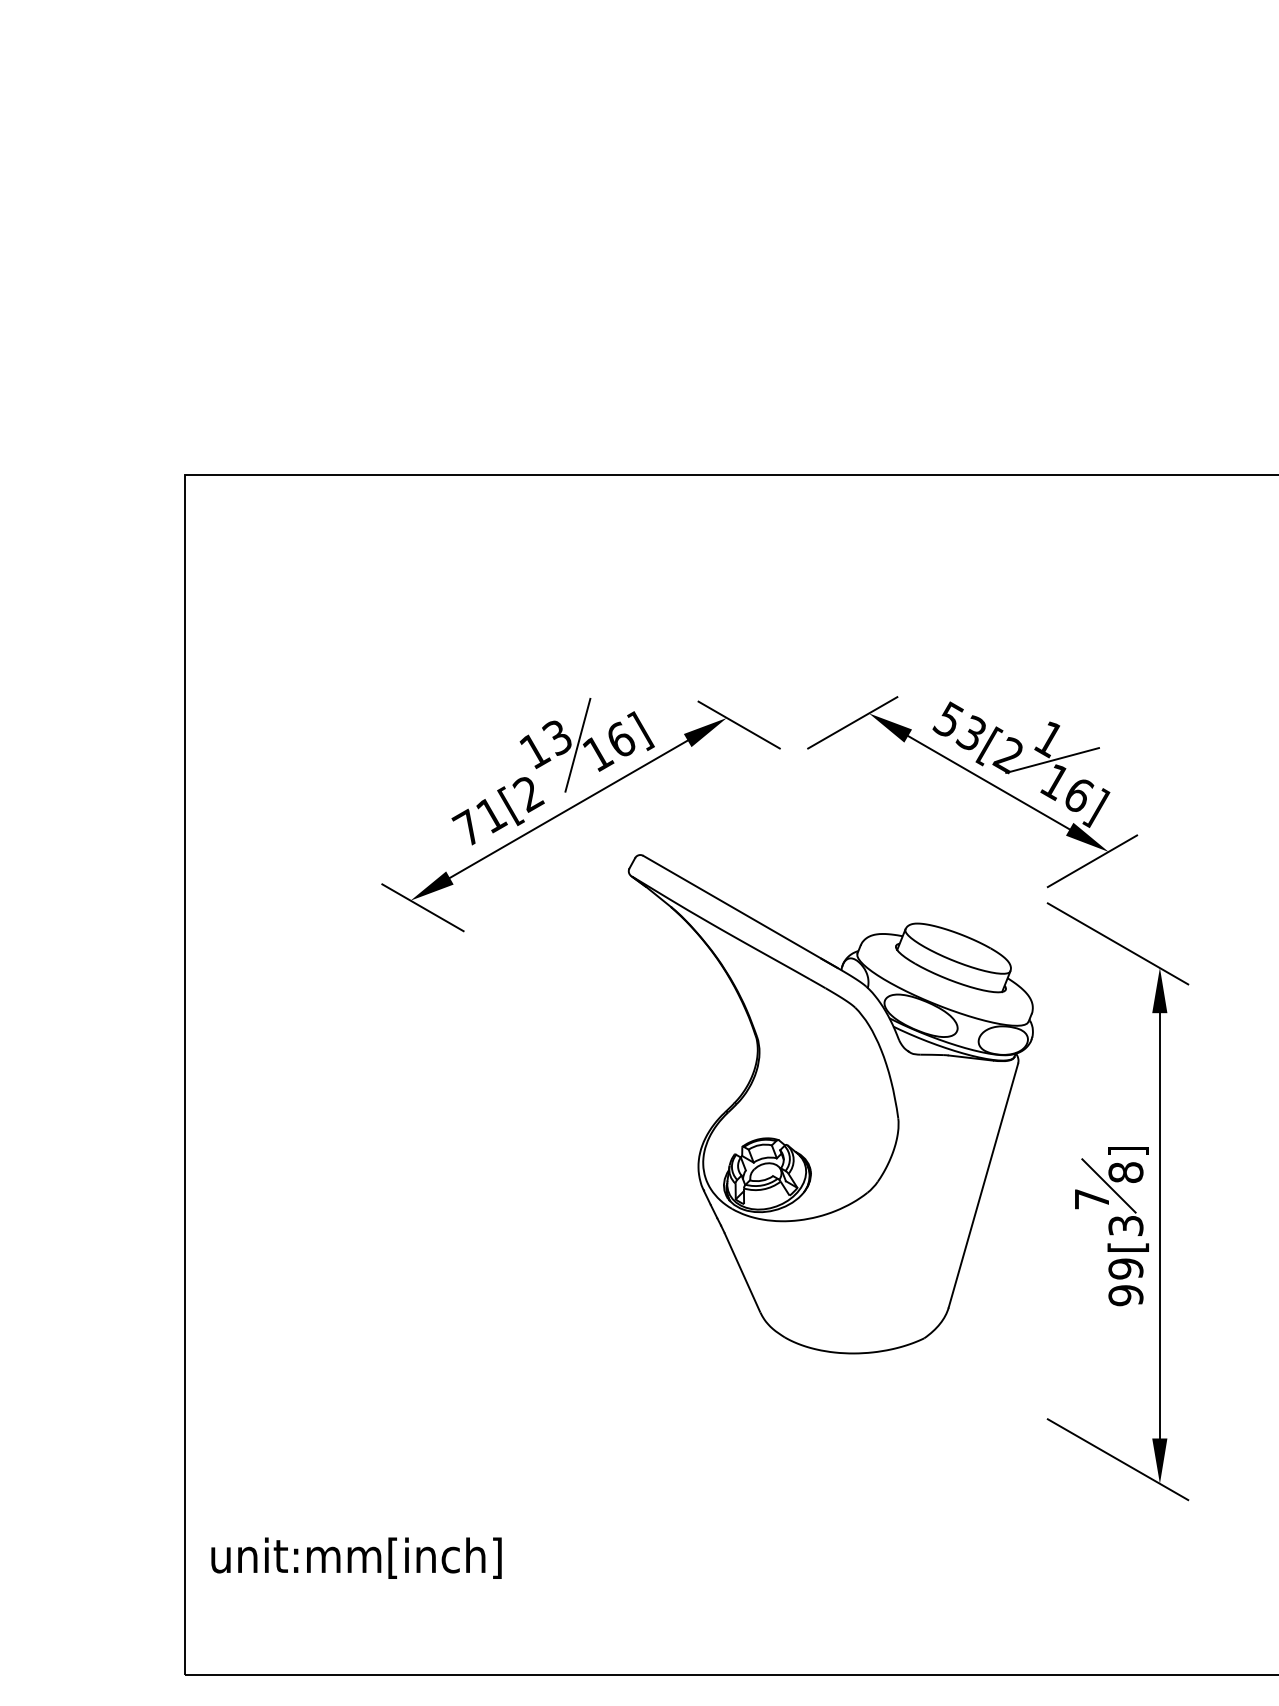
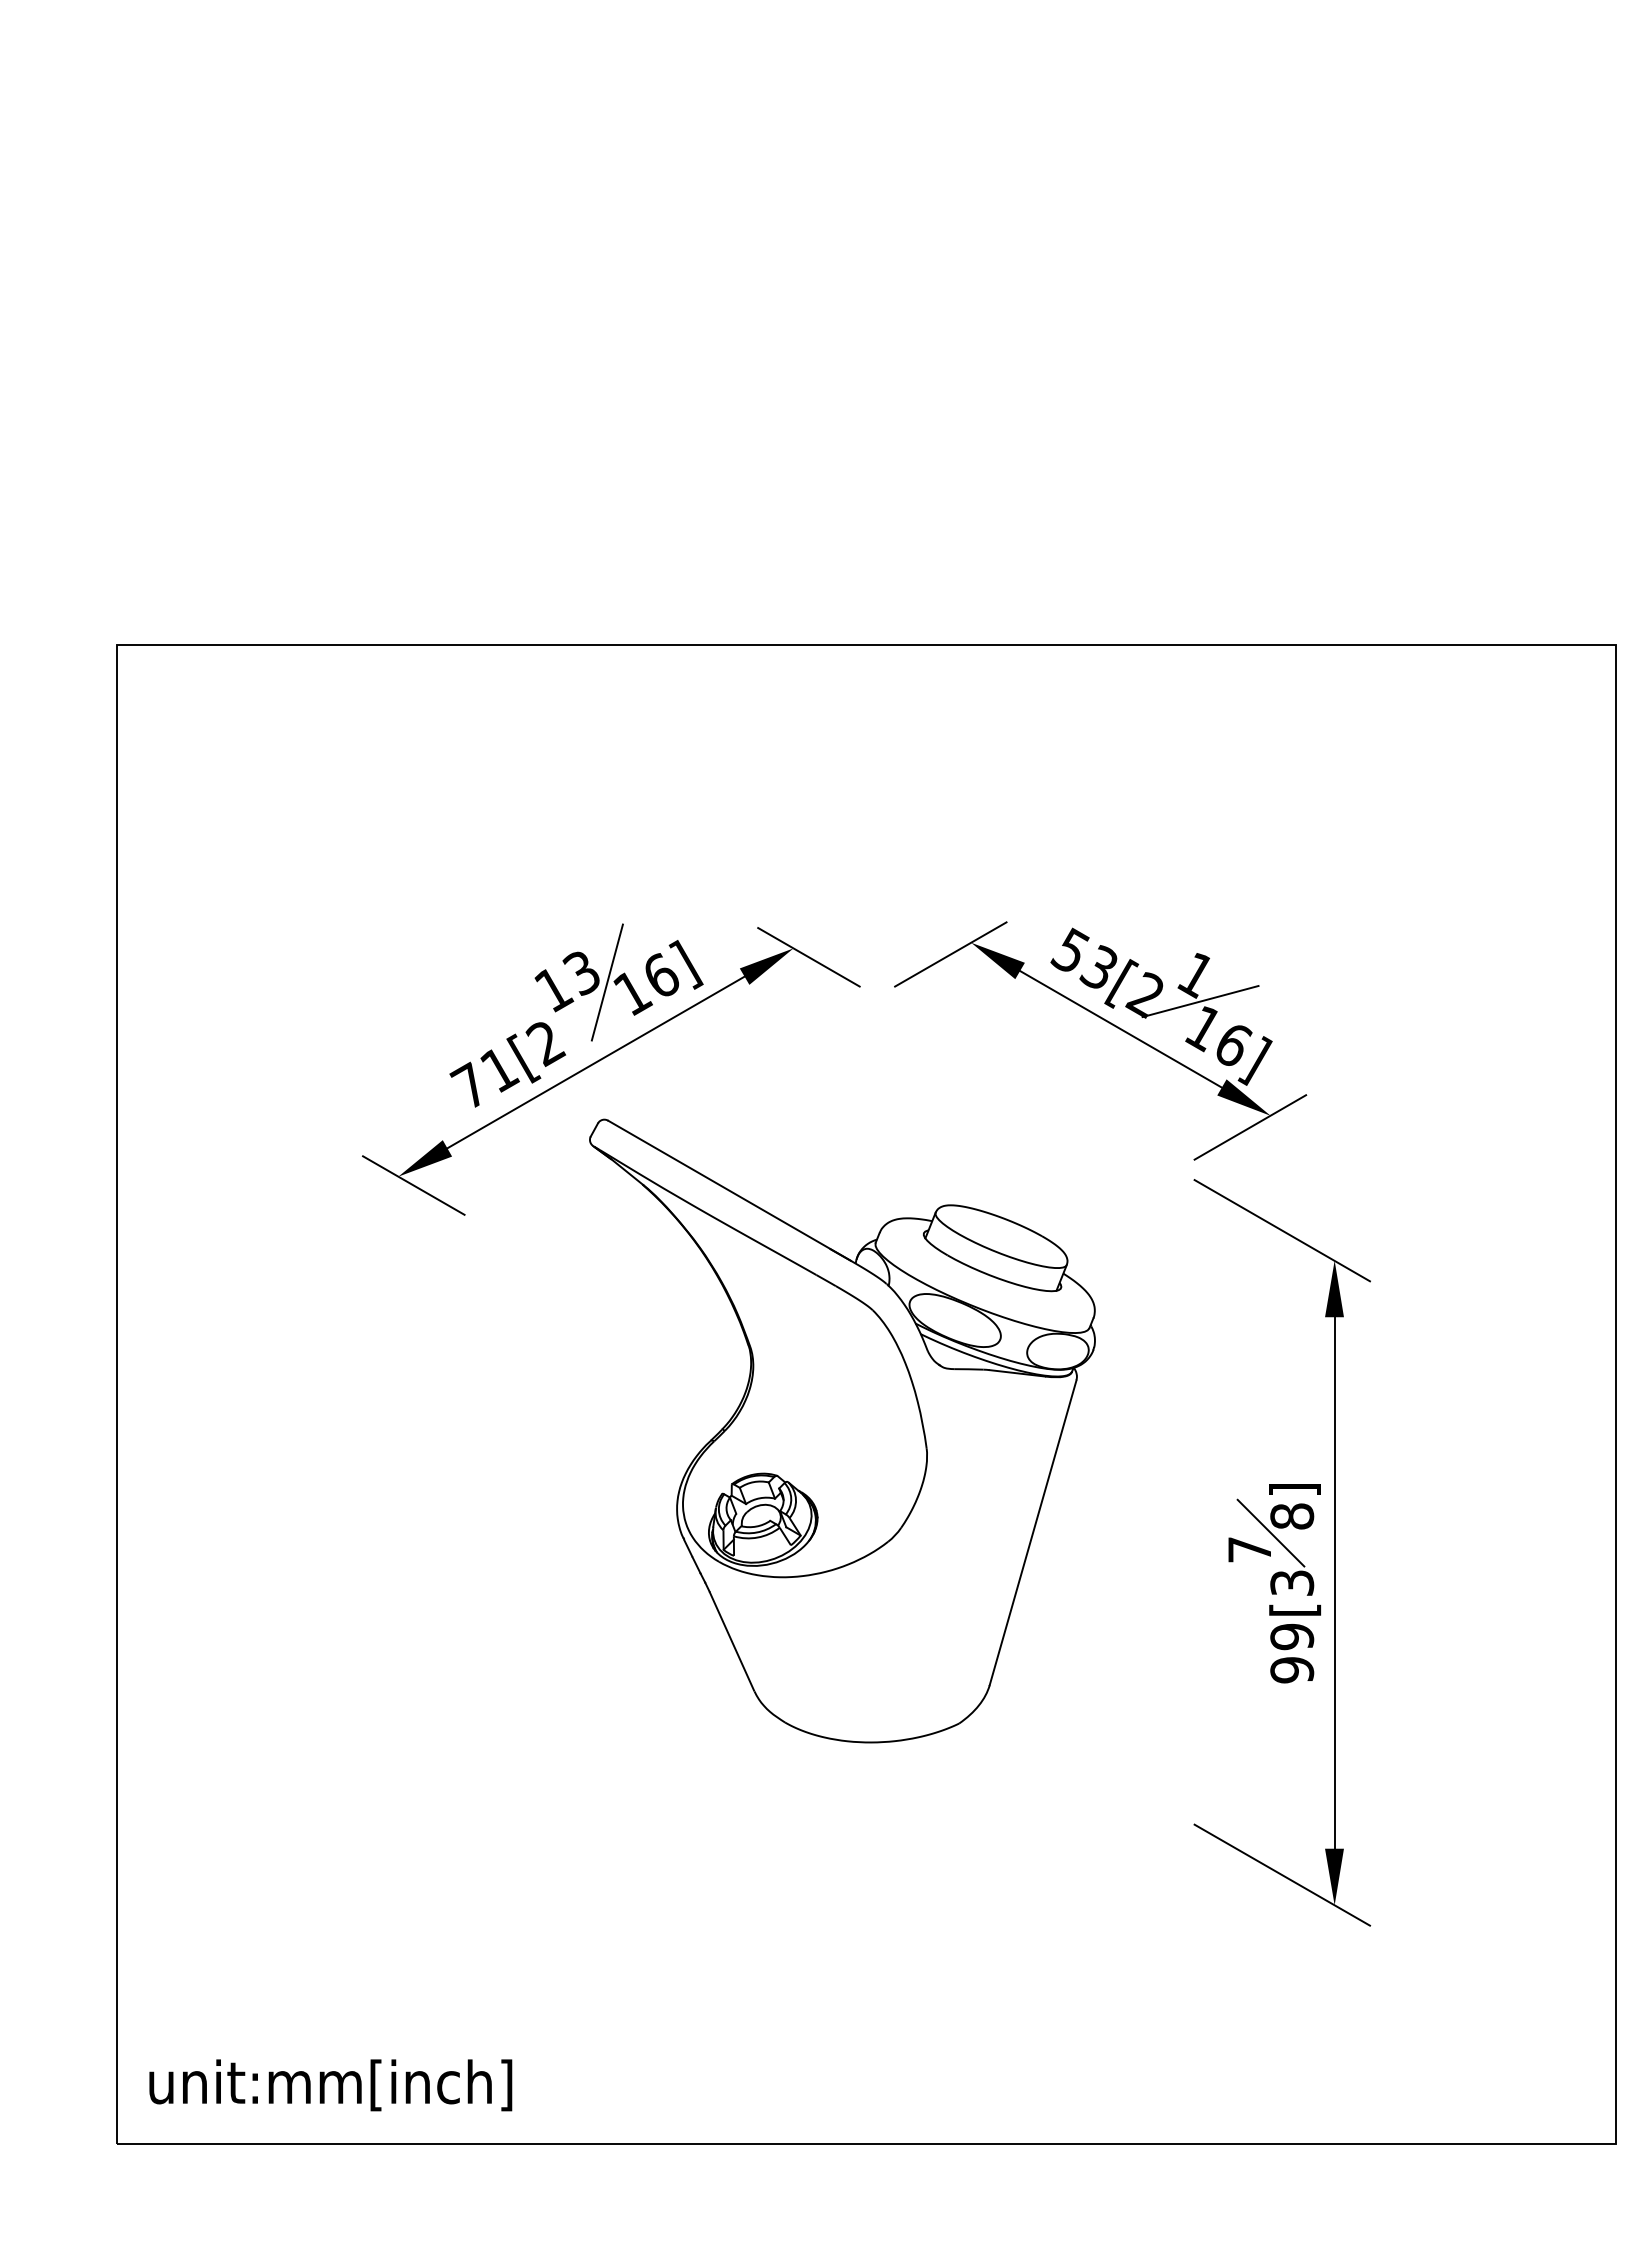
part: (830, 1103) -> (842, 1430), moved
text: (356, 1558) -> (330, 2085), moved

